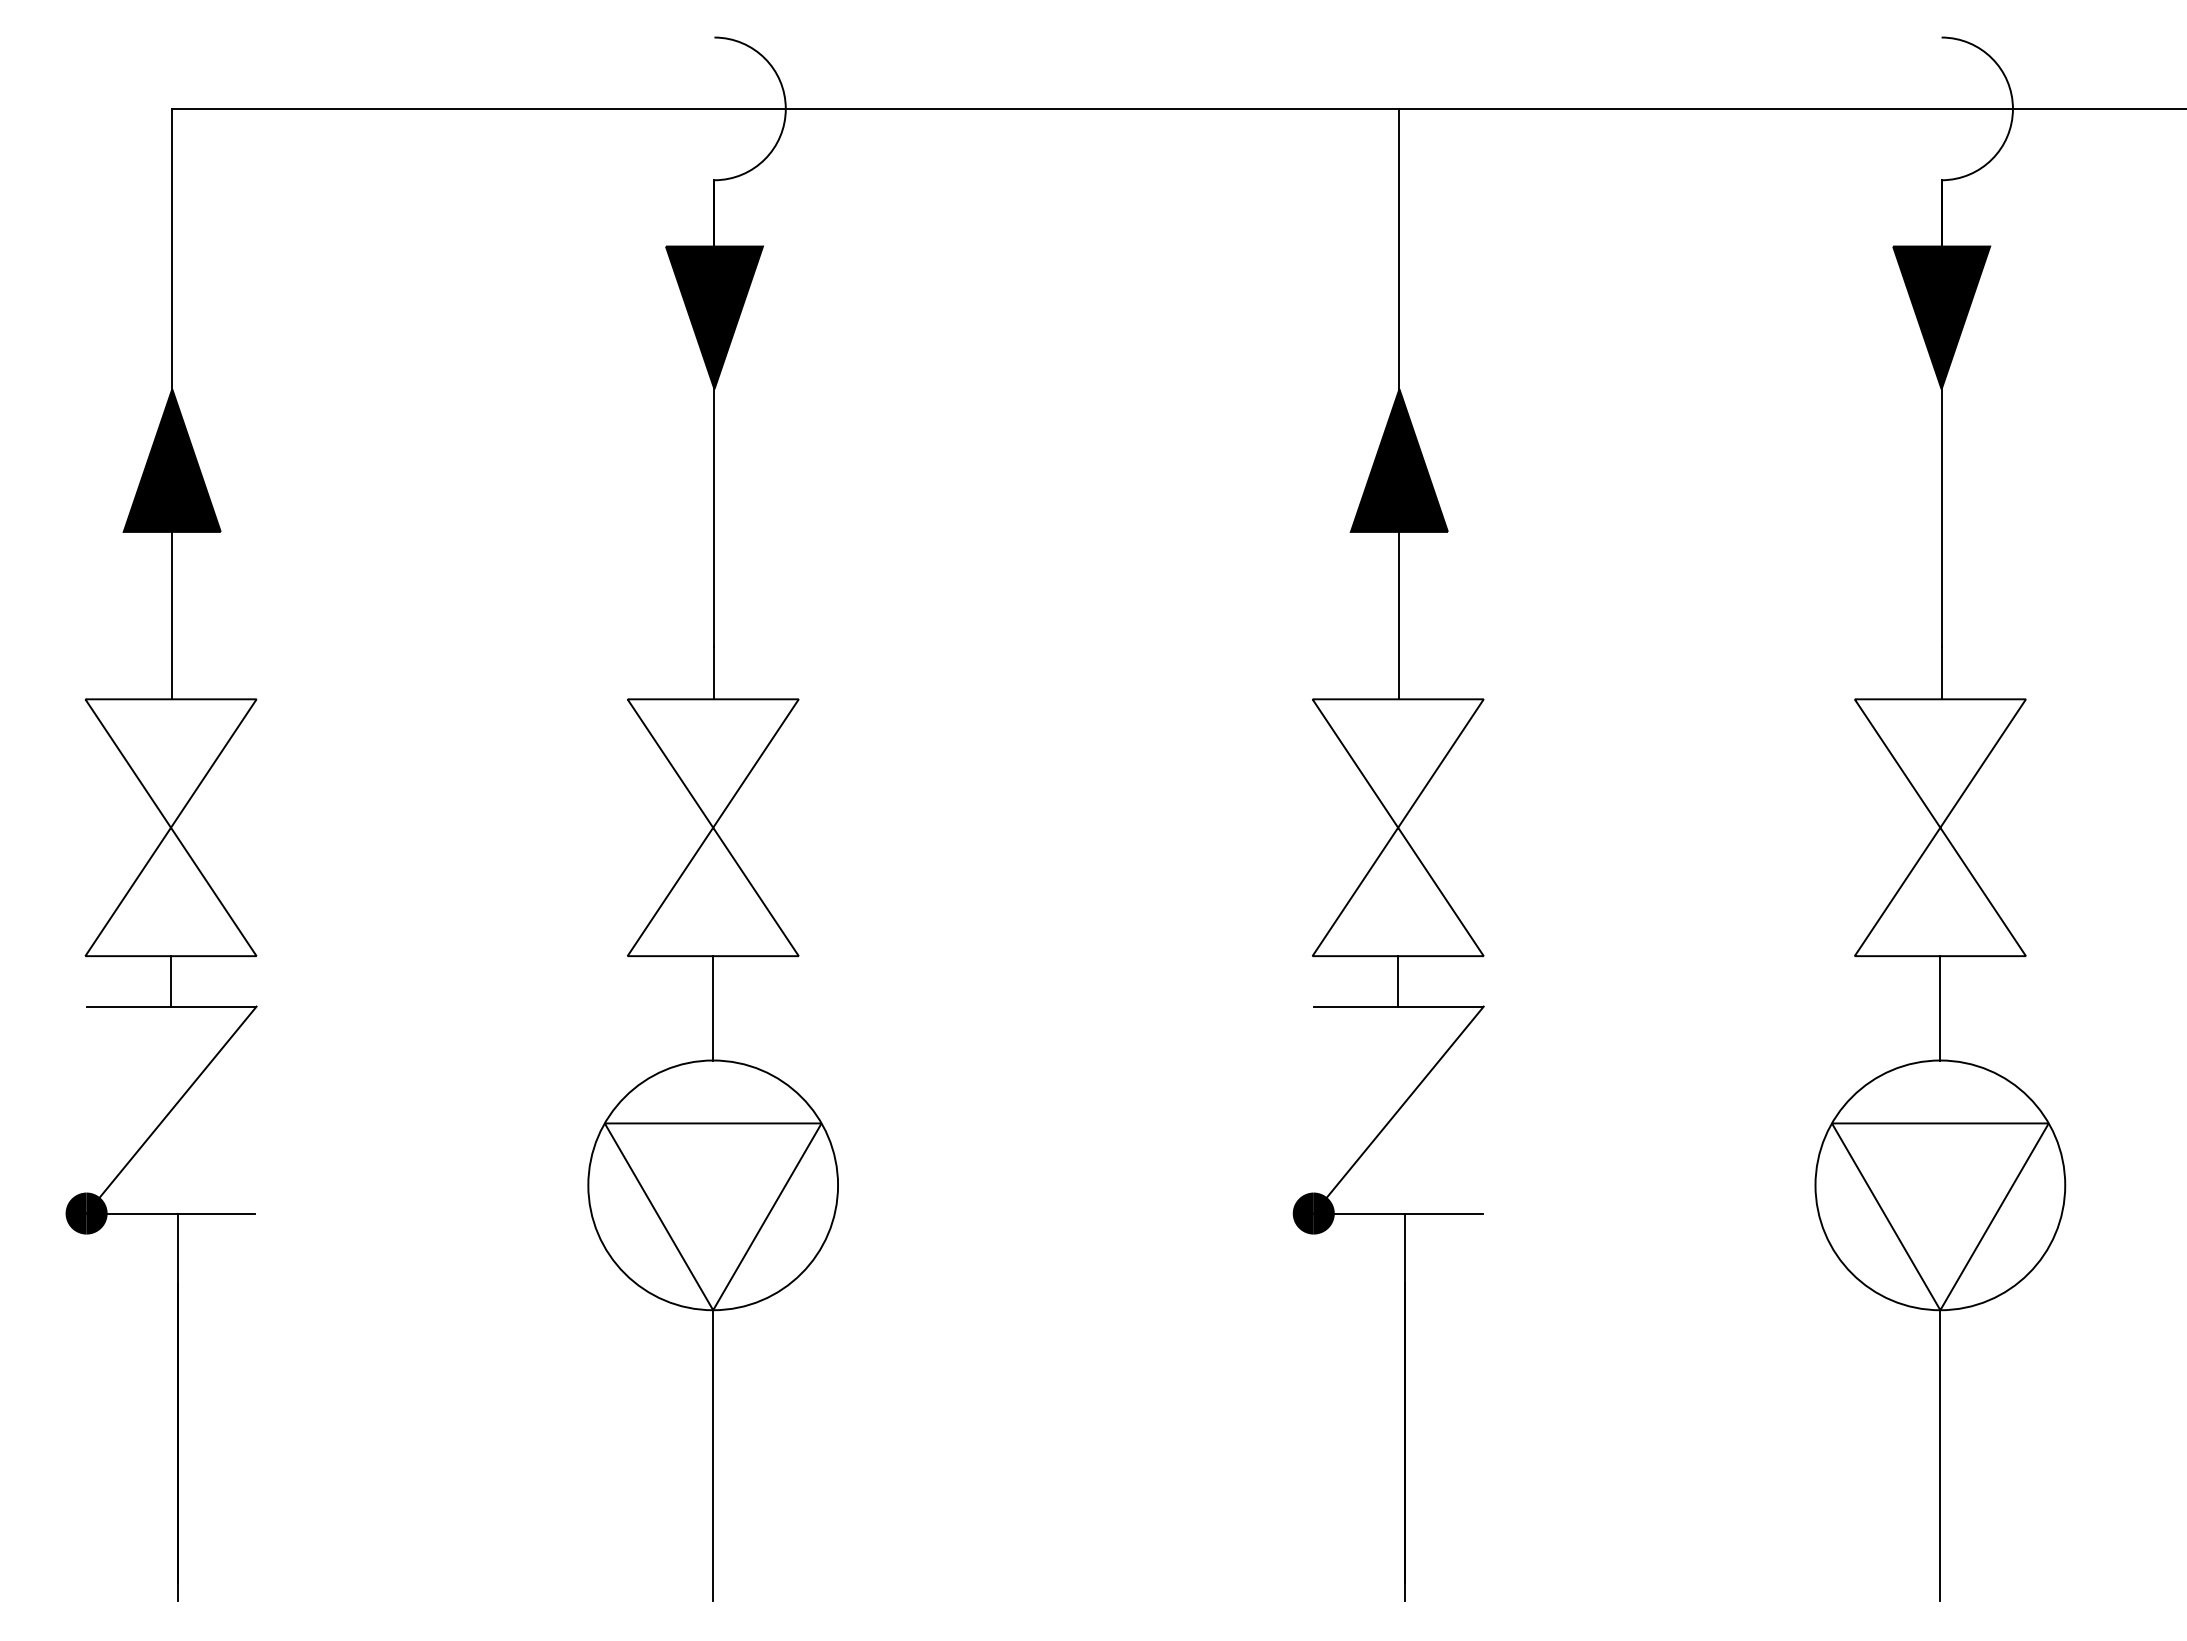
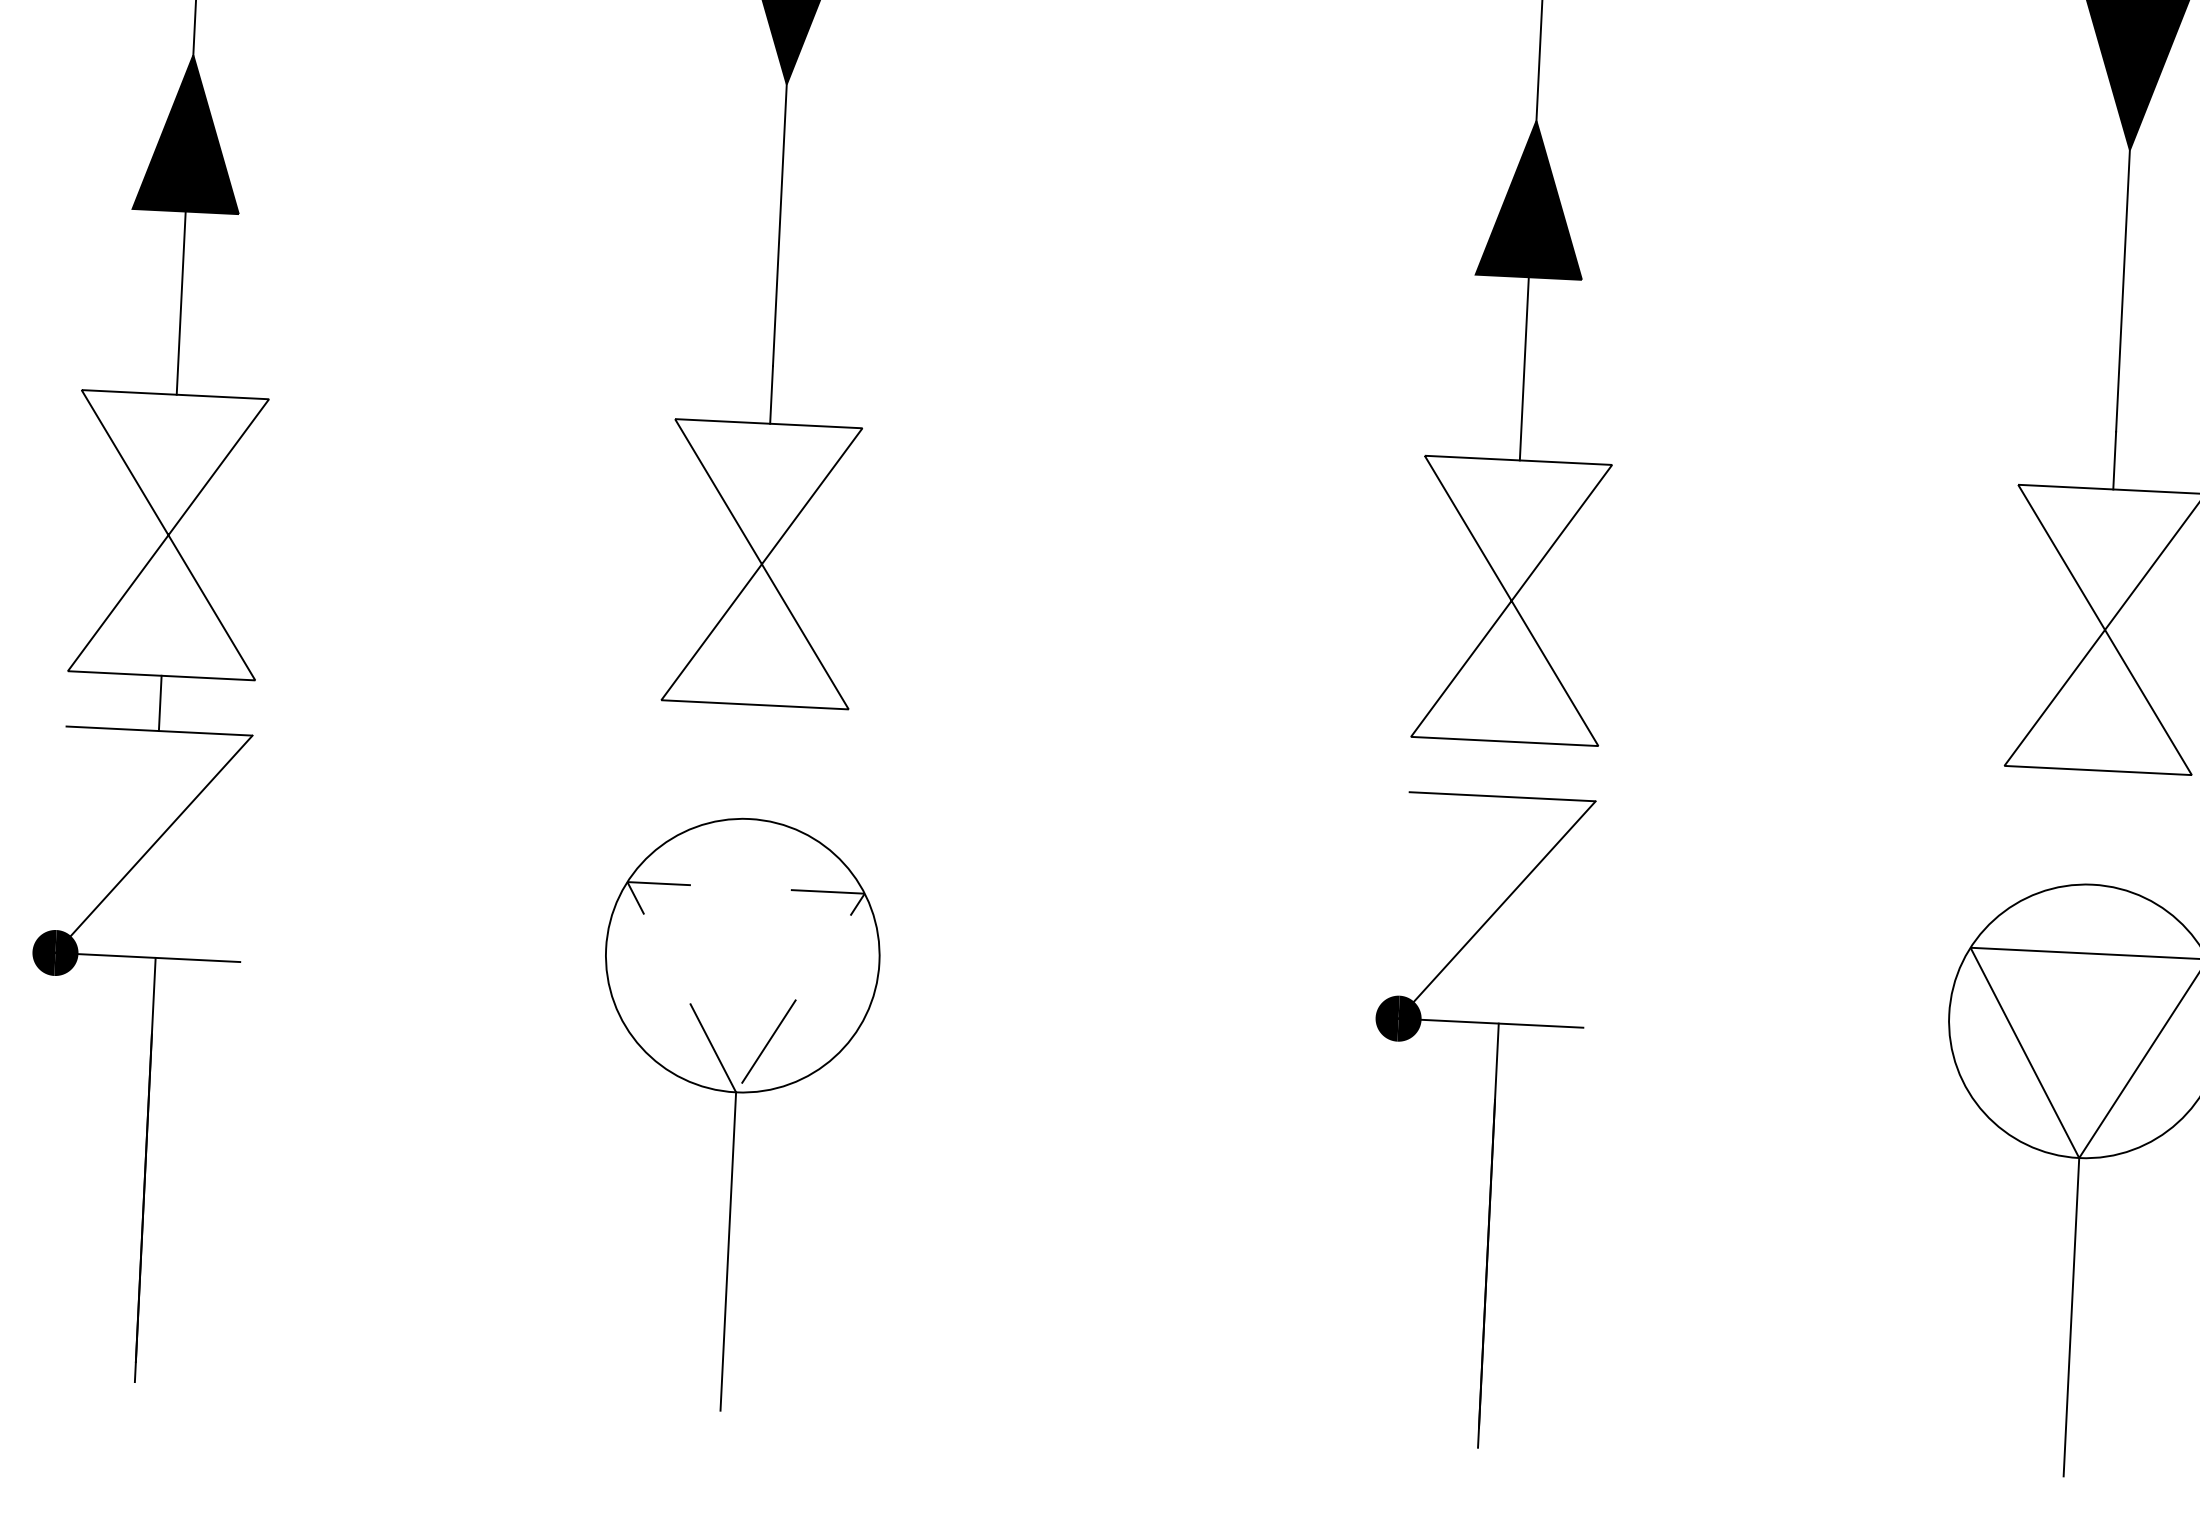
line: (1398, 981) -> (1503, 769), removed
line: (713, 1008) -> (752, 762), removed
line: (1940, 1008) -> (2095, 827), removed
line: (713, 1123) -> (746, 887), solid -> dashed

